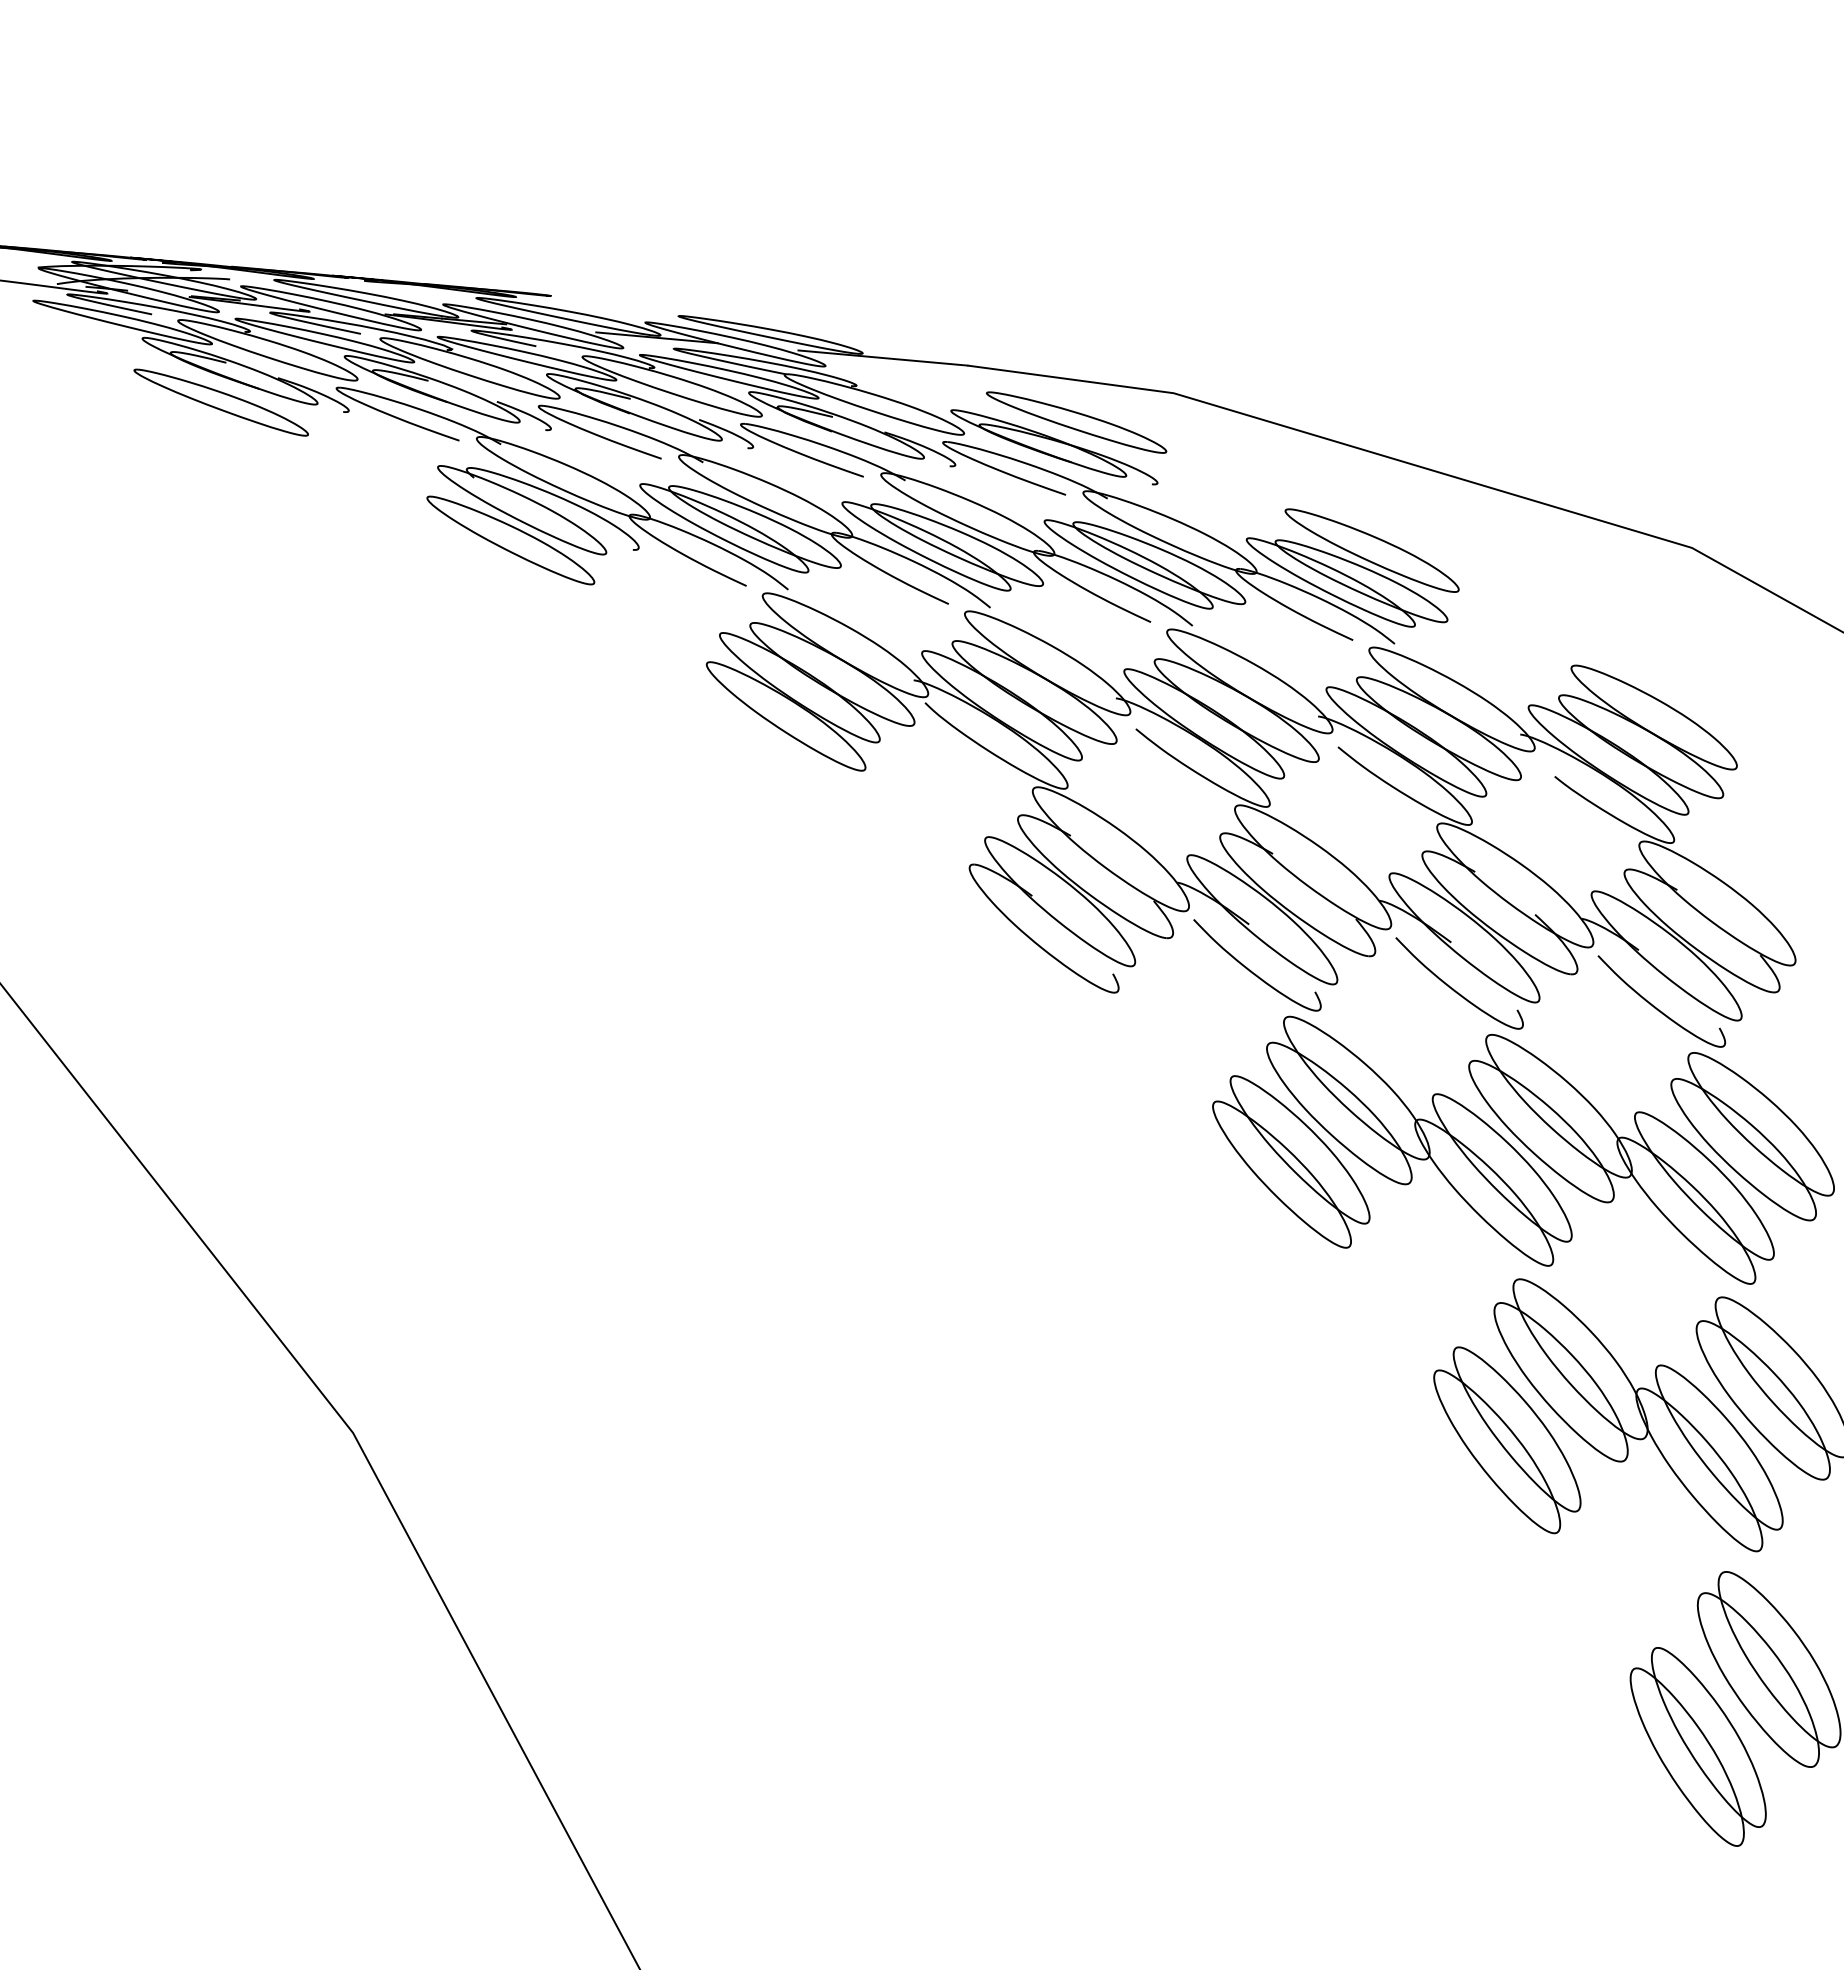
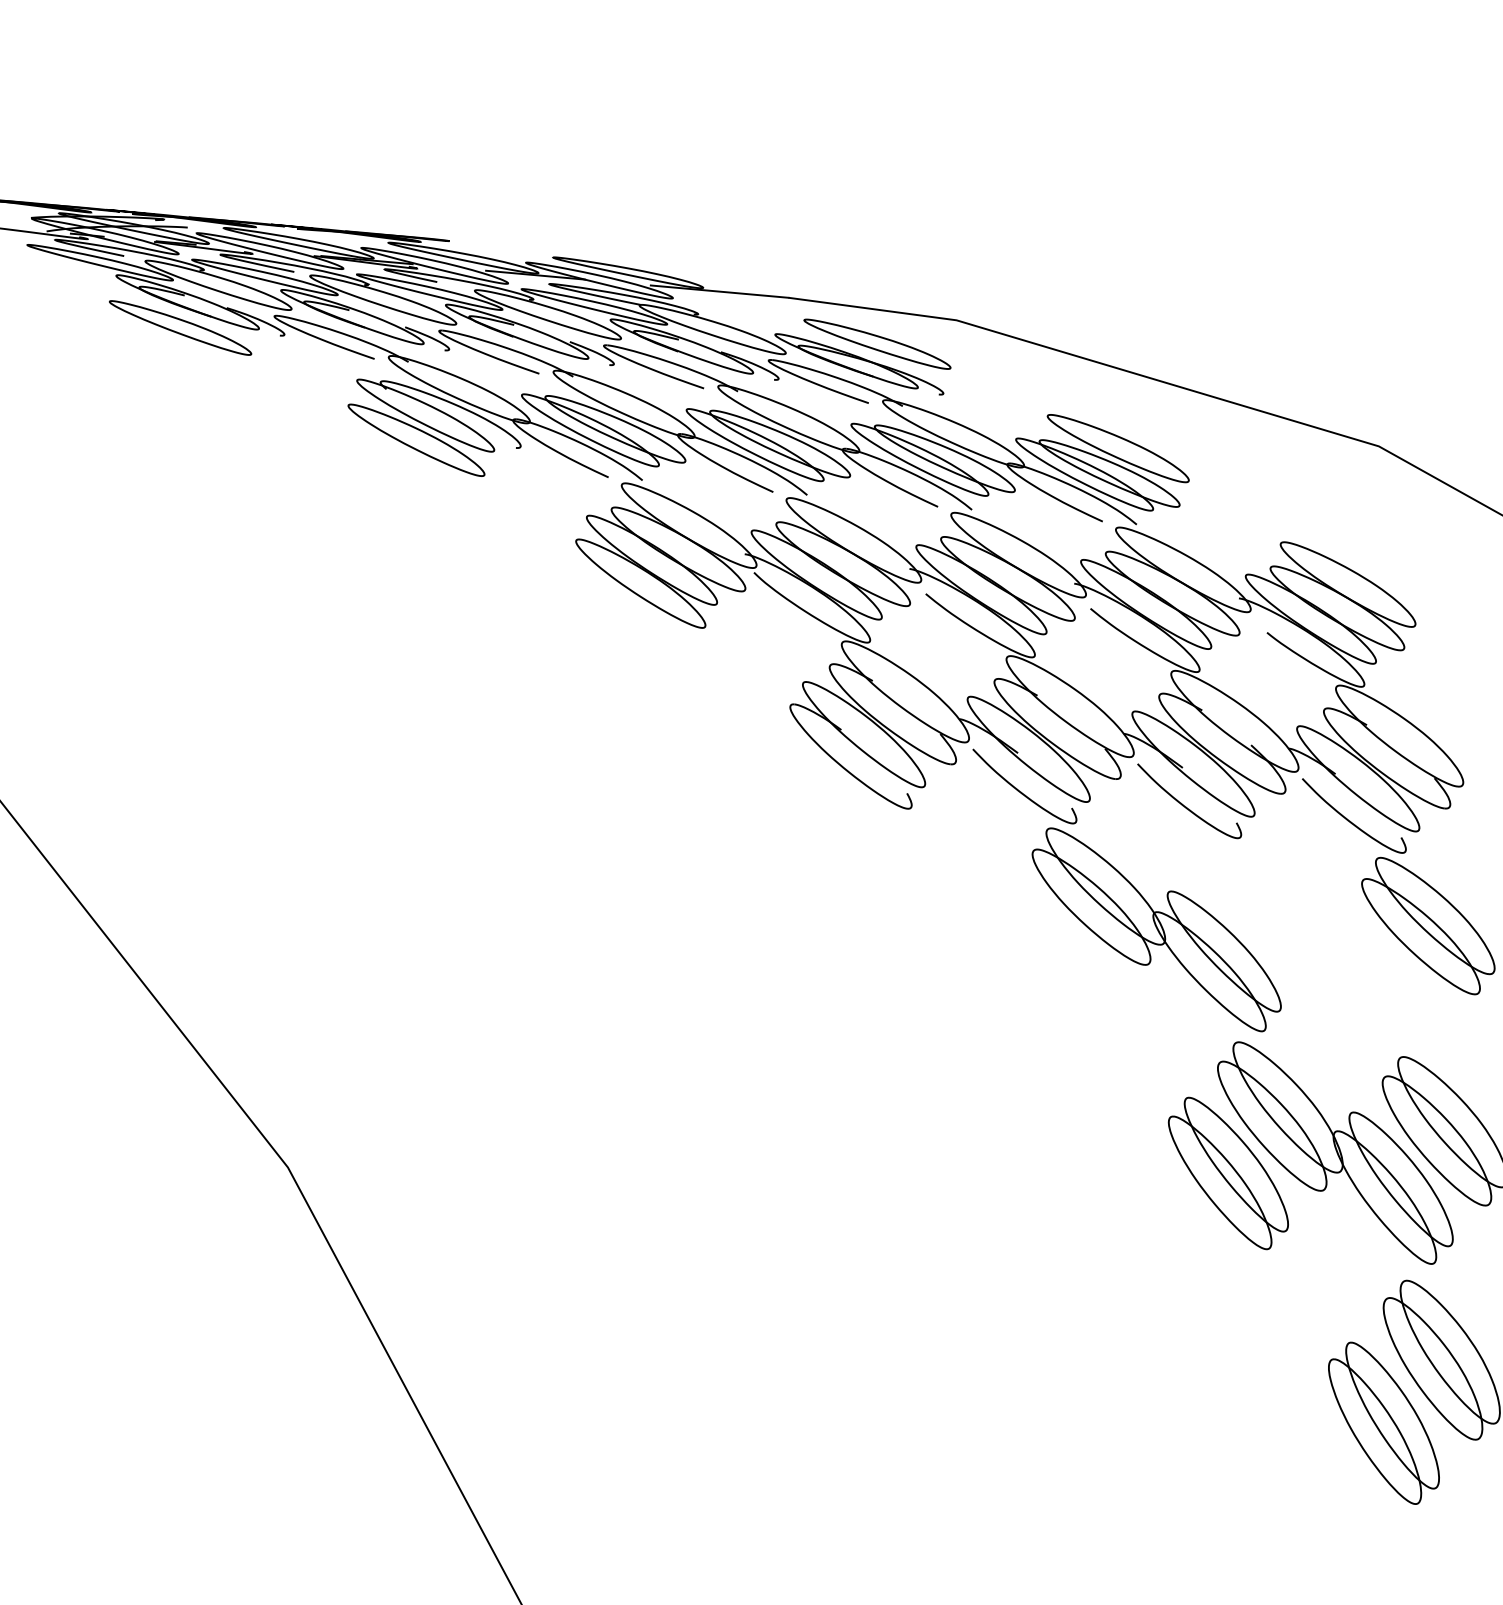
part: (1621, 1158) -> (1321, 943), removed
part: (1291, 1161) -> (1052, 946), removed

